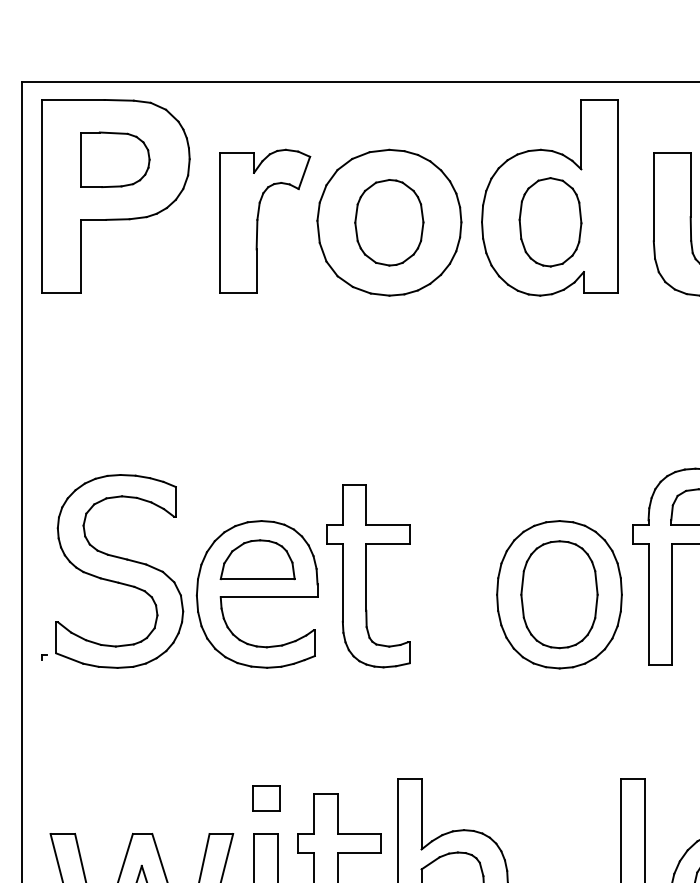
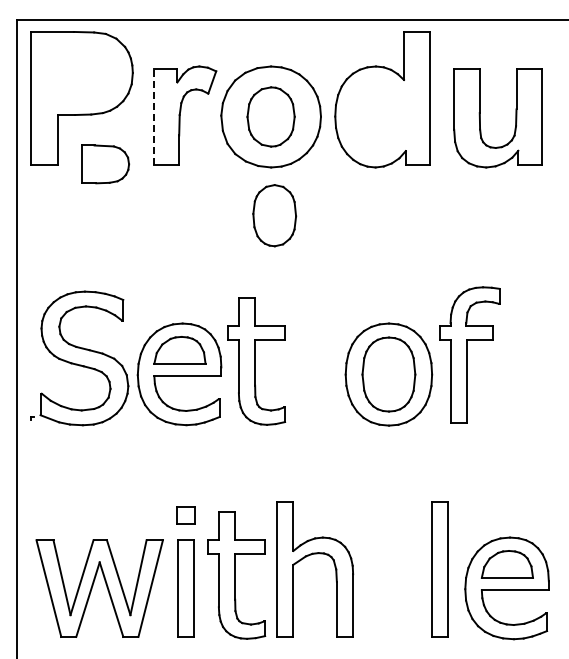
part: (115, 159) -> (105, 164), moved
line: (219, 222) -> (153, 116), solid -> dashed
part: (550, 222) -> (274, 215), moved

